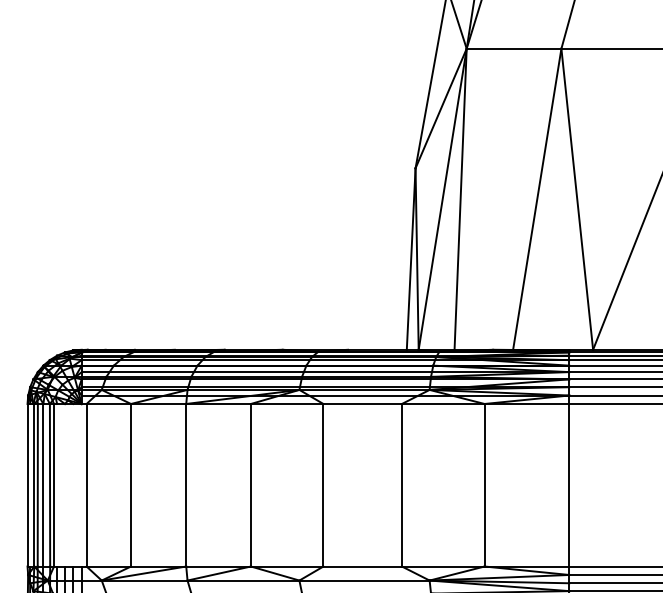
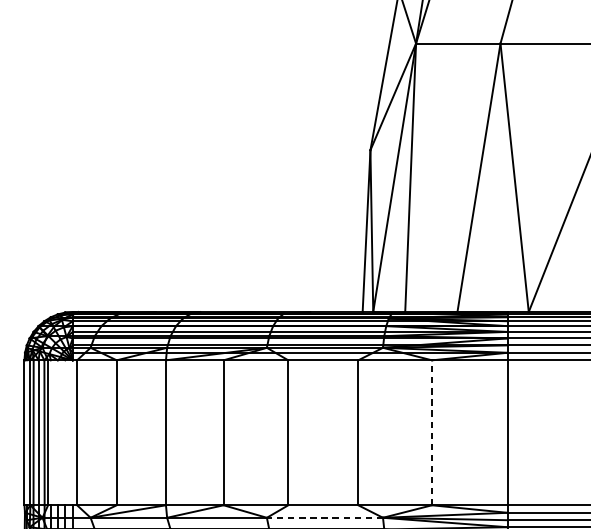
line: (484, 484) -> (431, 432), solid -> dashed
line: (364, 580) -> (324, 517), solid -> dashed

